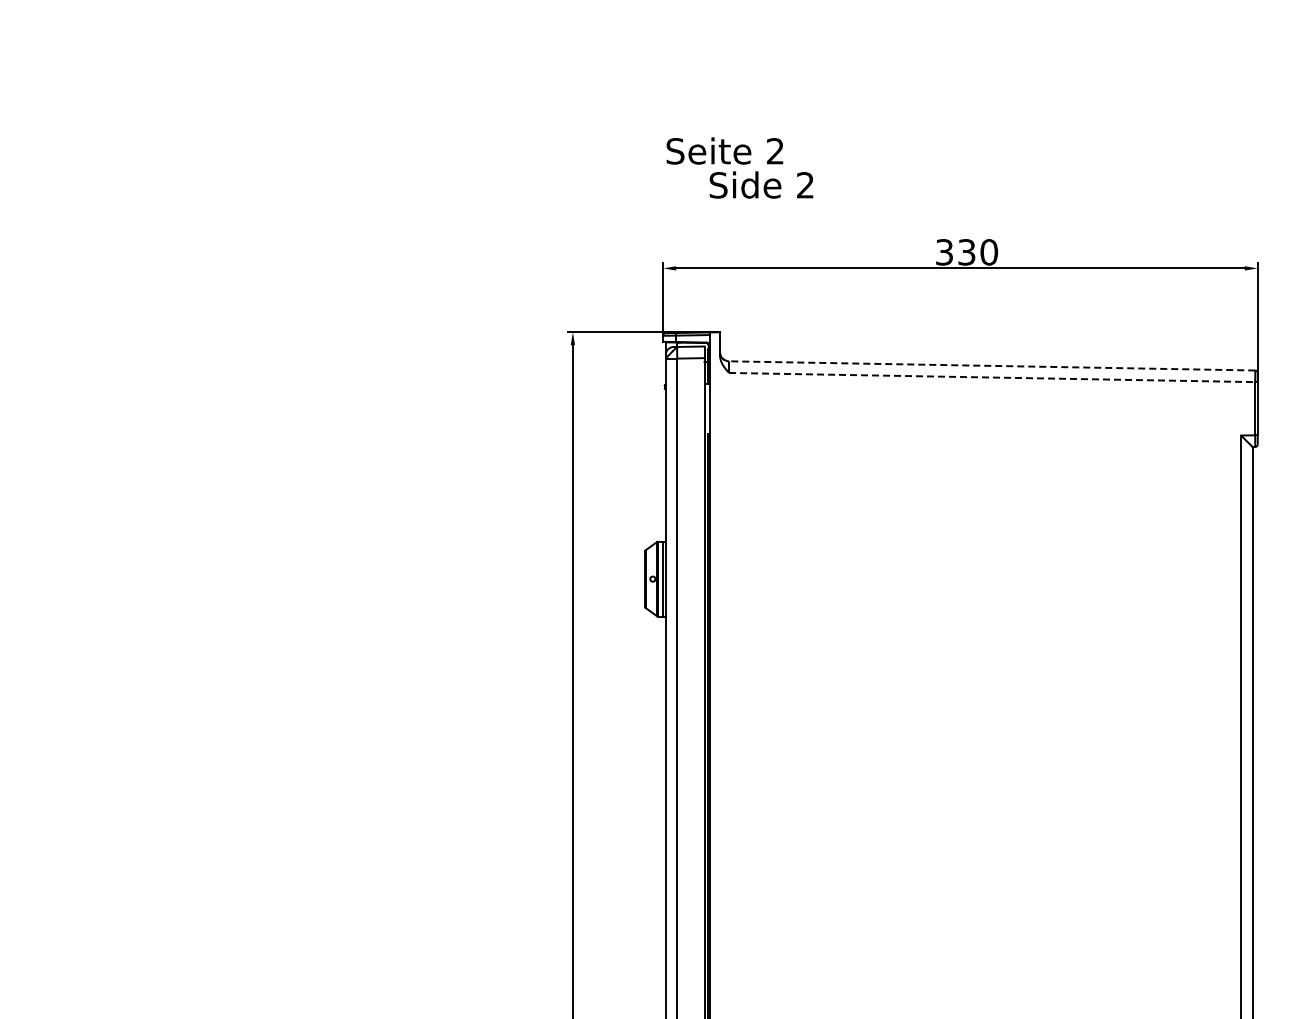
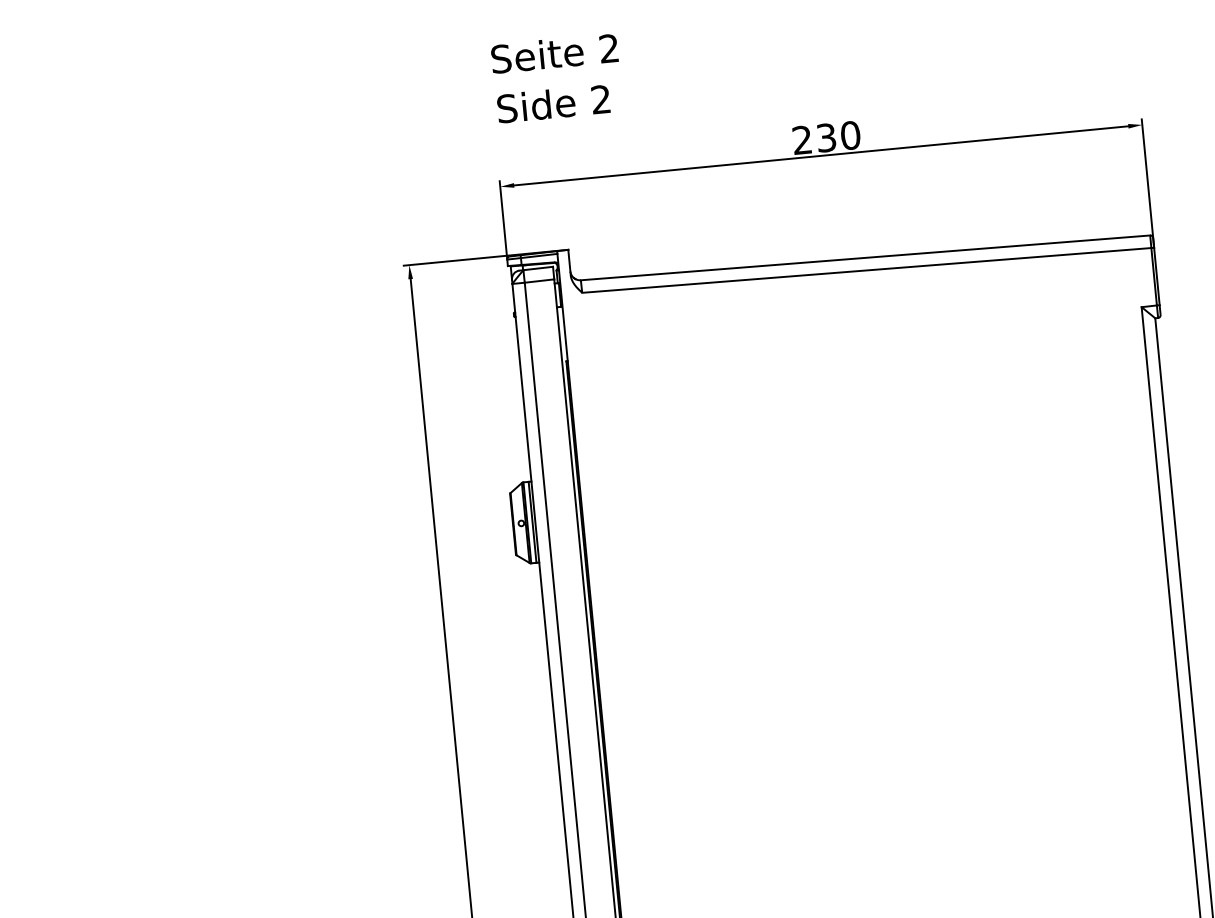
text: (761, 184) -> (553, 103), moved
text: (944, 252) -> (802, 140), 330 -> 230
line: (991, 365) -> (864, 257), dashed -> solid
line: (992, 377) -> (867, 270), dashed -> solid

